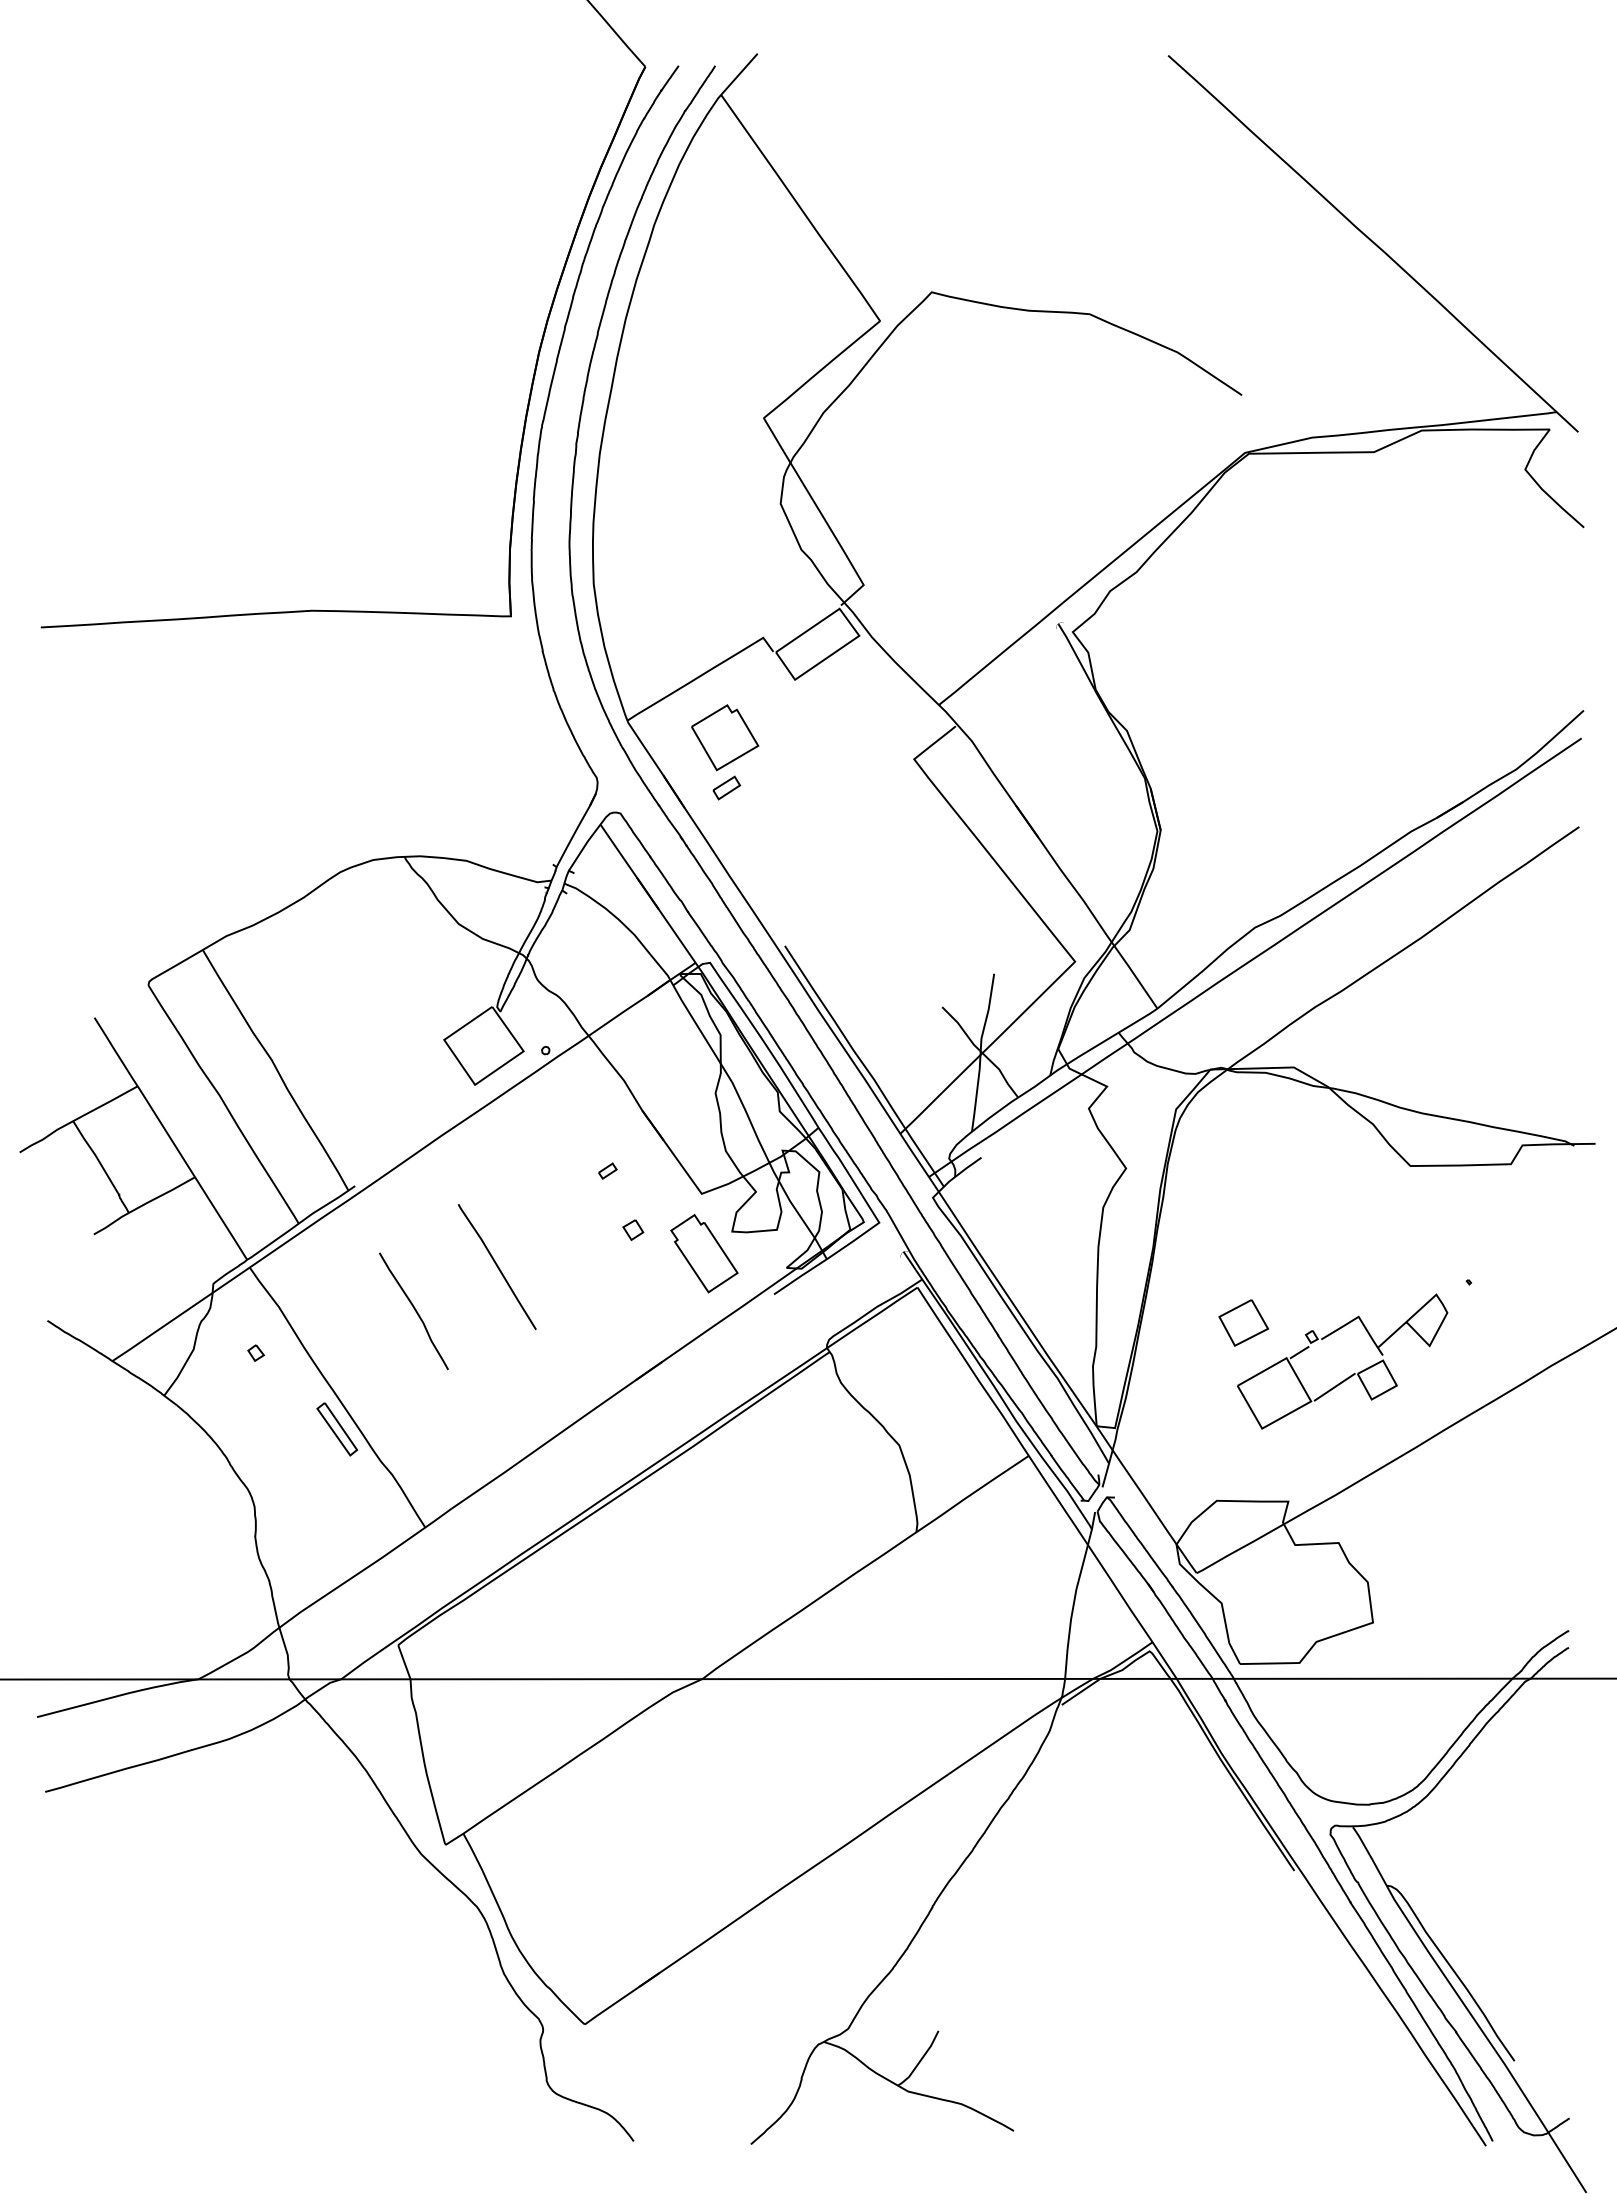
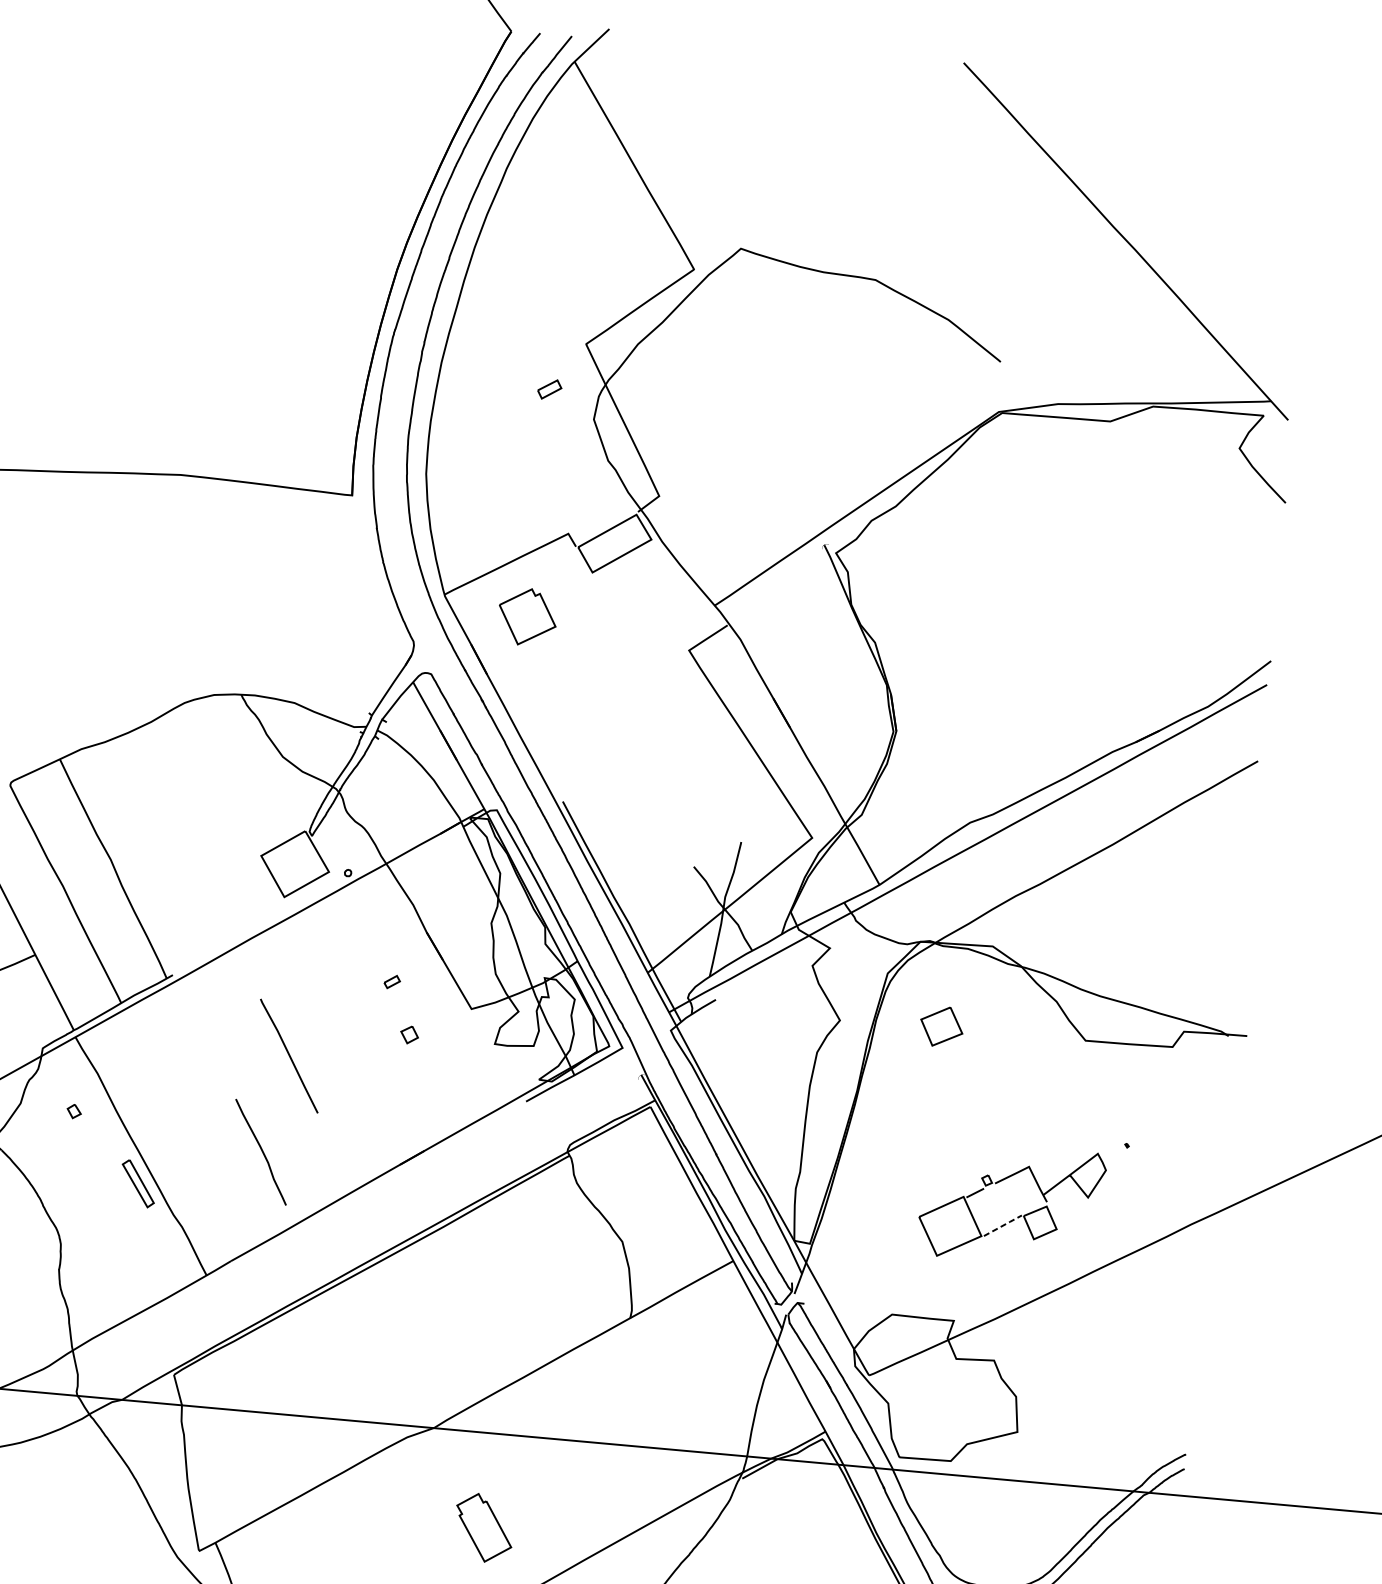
part: (726, 787) -> (549, 389), moved
part: (704, 1253) -> (484, 1527), moved
curve: (414, 1310) -> (261, 1151), moved
part: (1243, 1322) -> (941, 1026), moved
line: (1335, 1386) -> (1003, 1225), solid -> dashed

